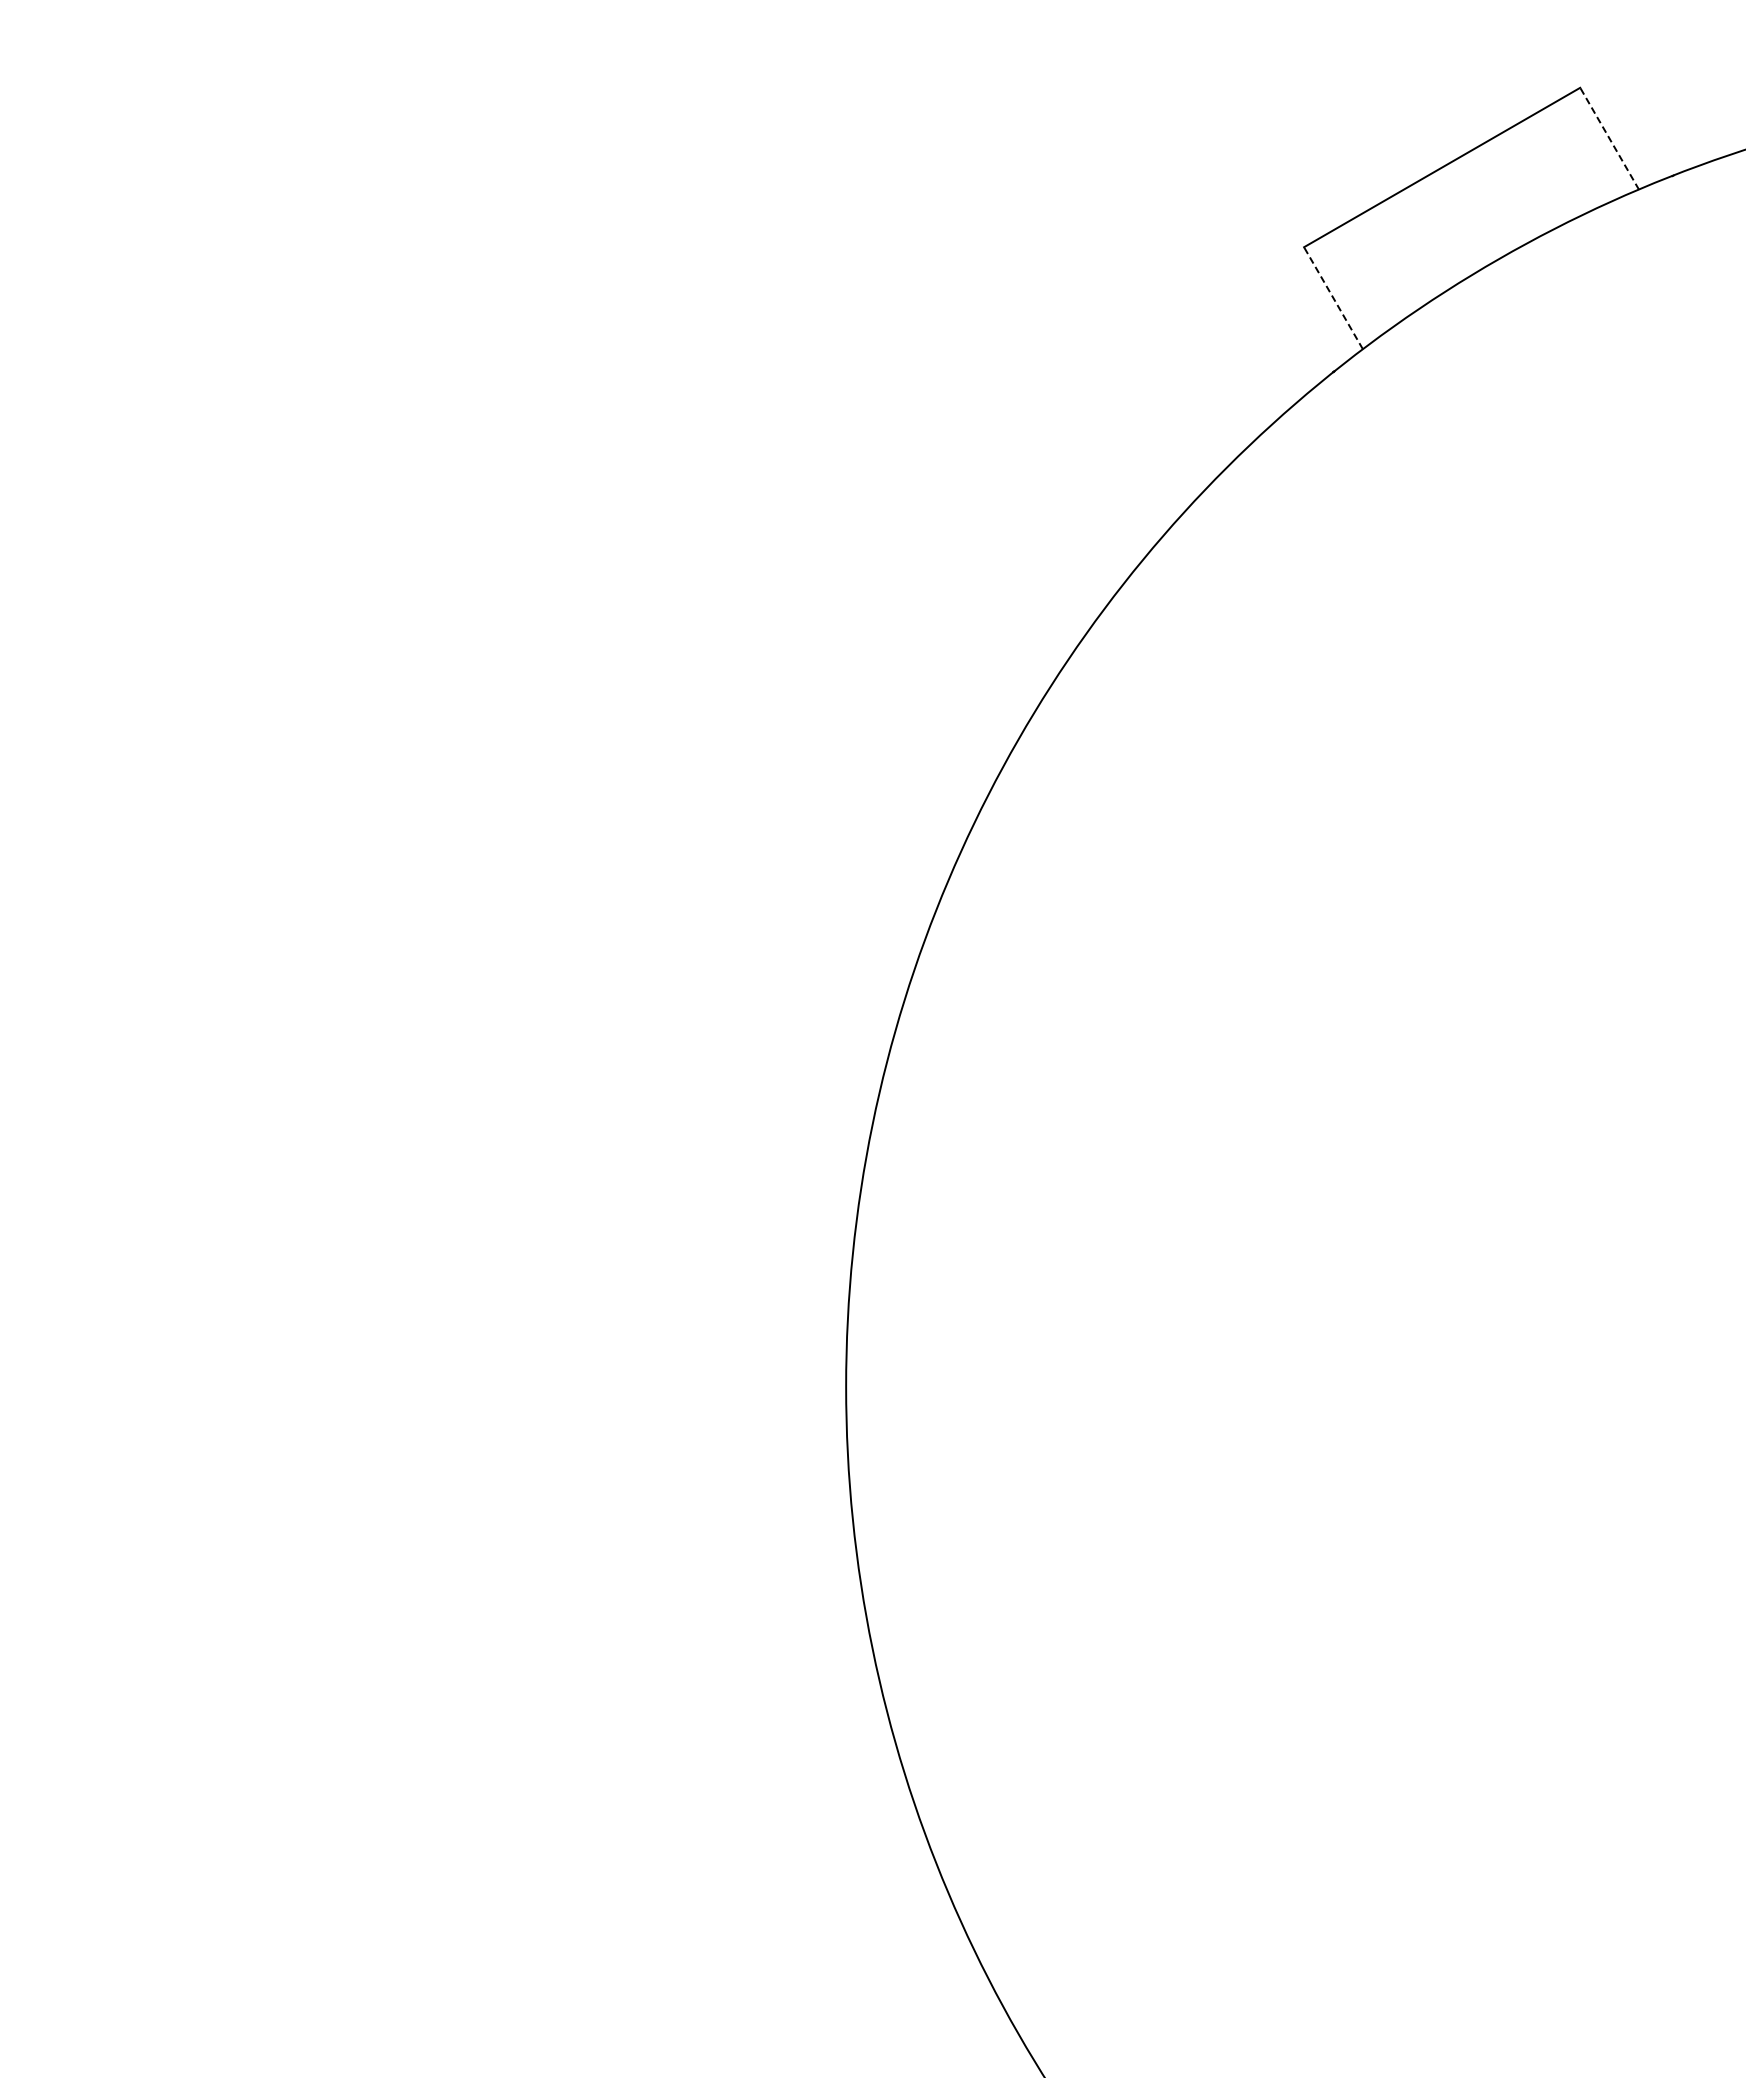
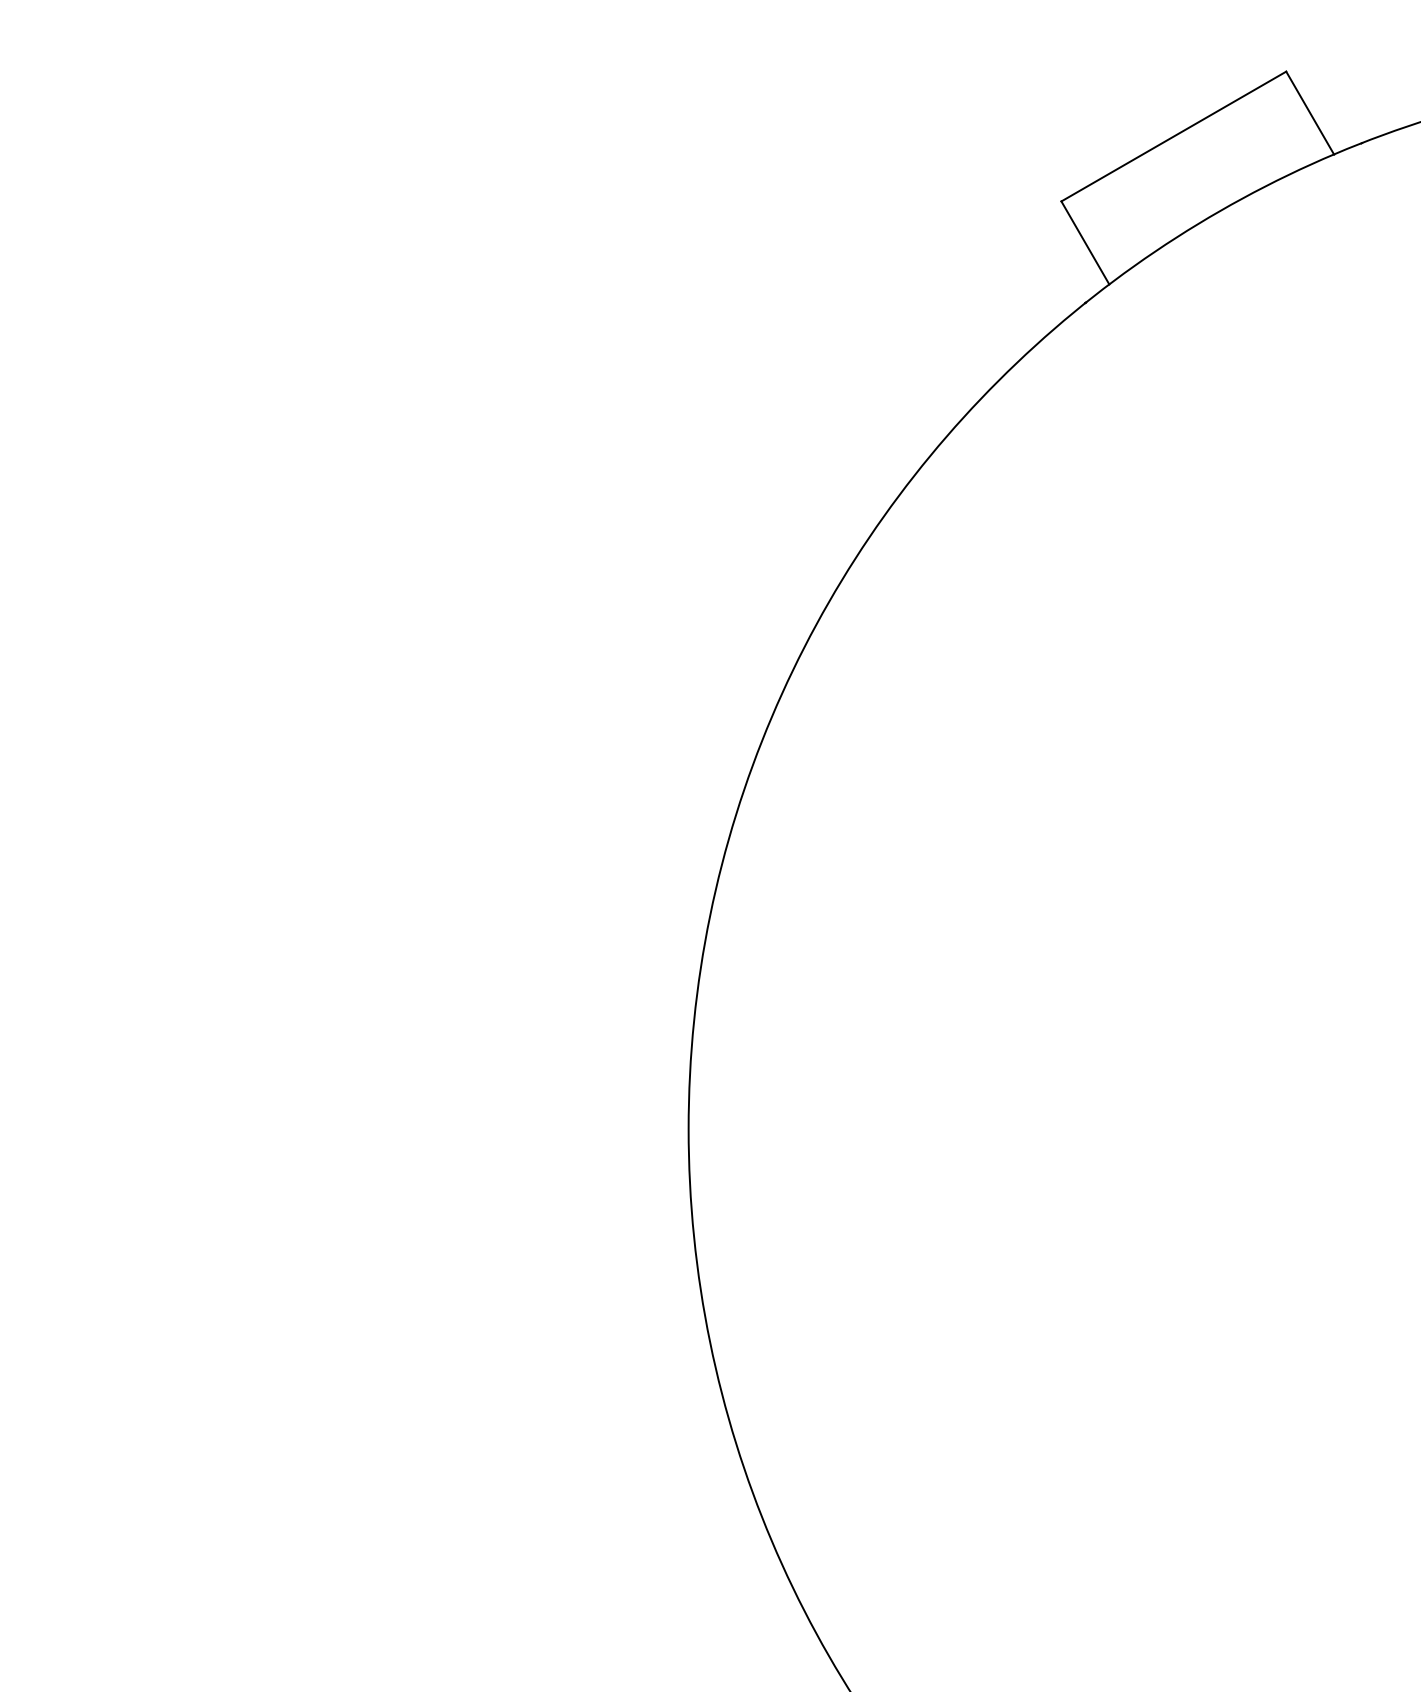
line: (1609, 138) -> (1310, 112), dashed -> solid
line: (1333, 298) -> (1085, 243), dashed -> solid

